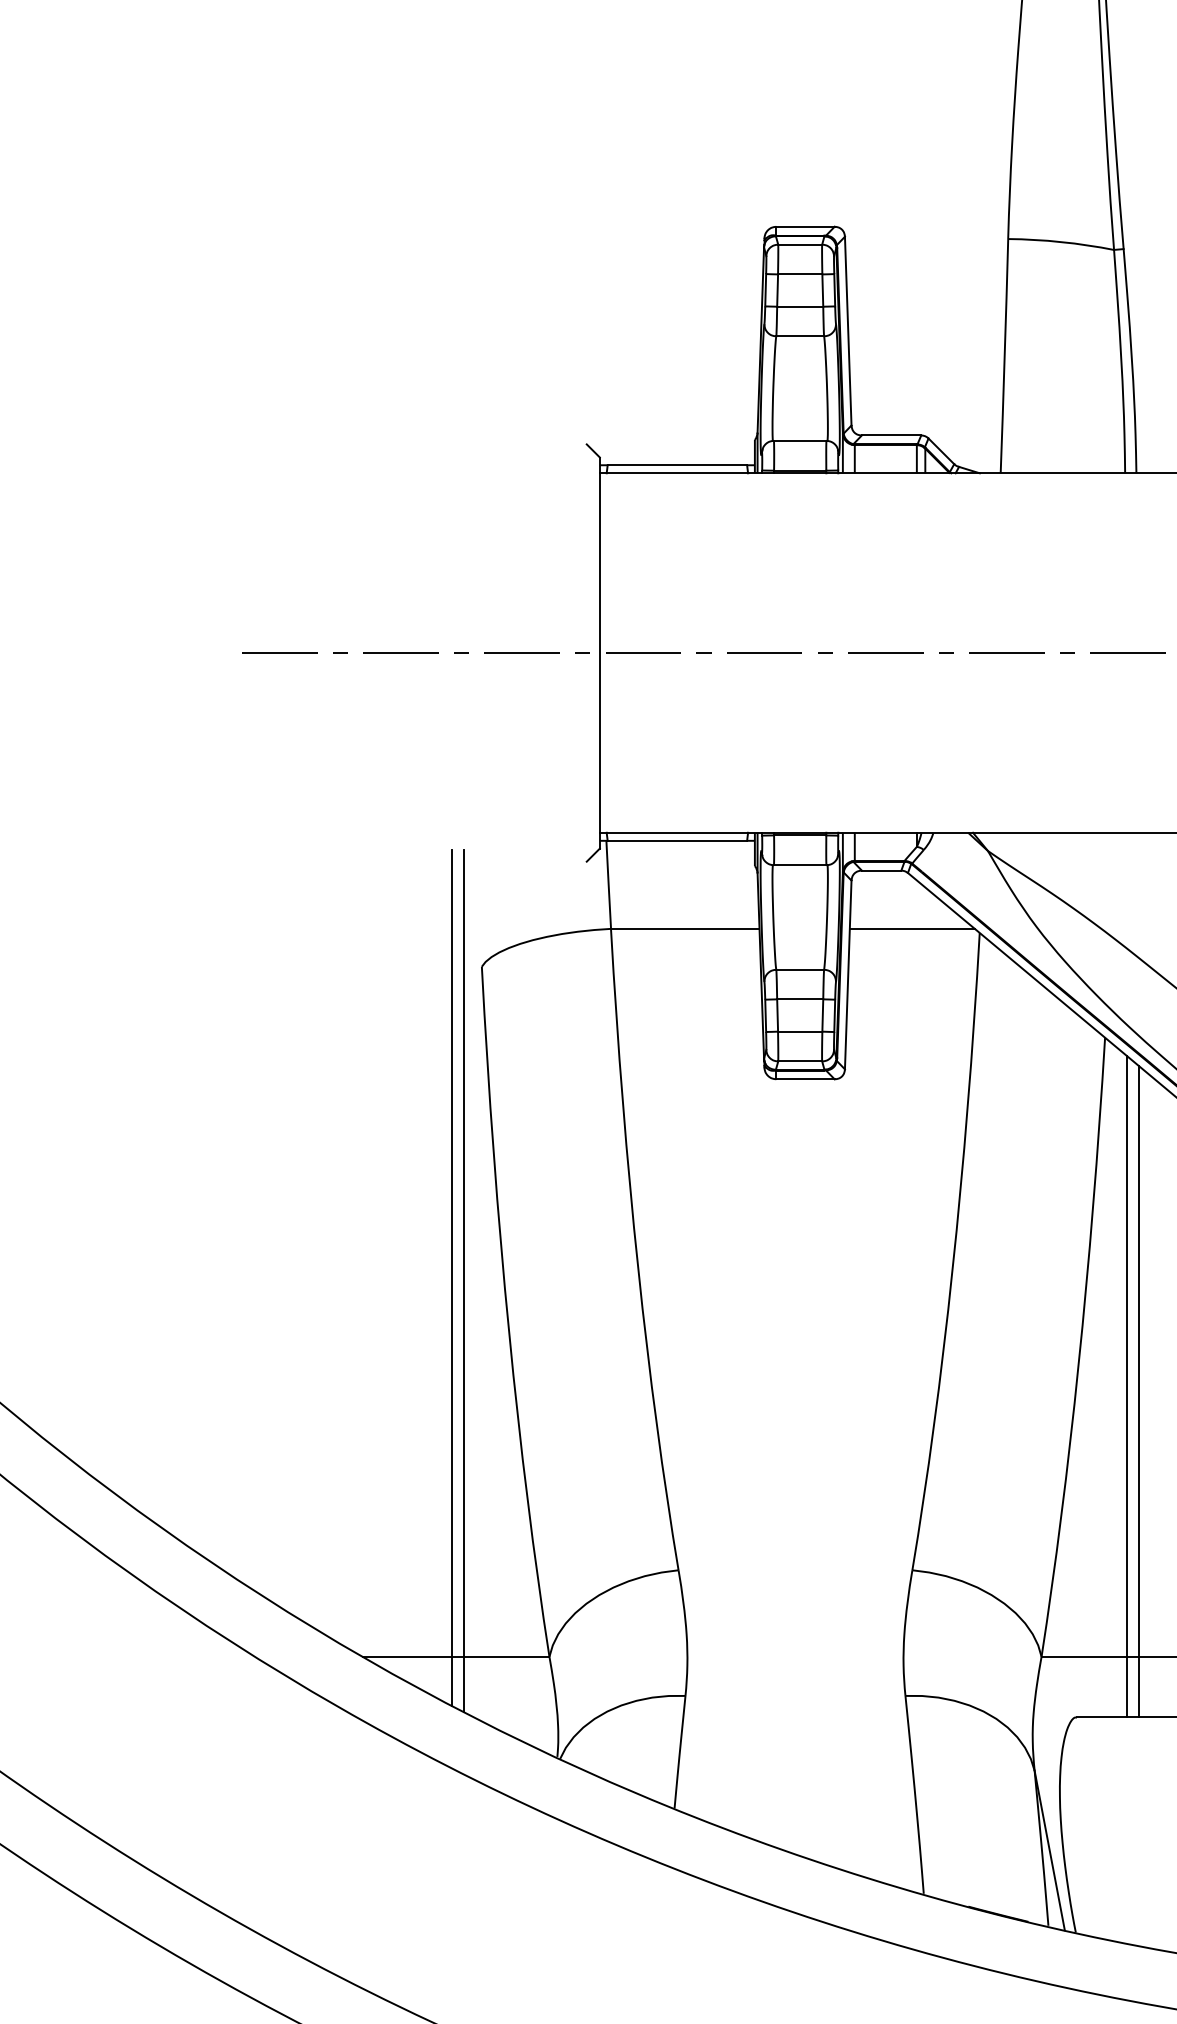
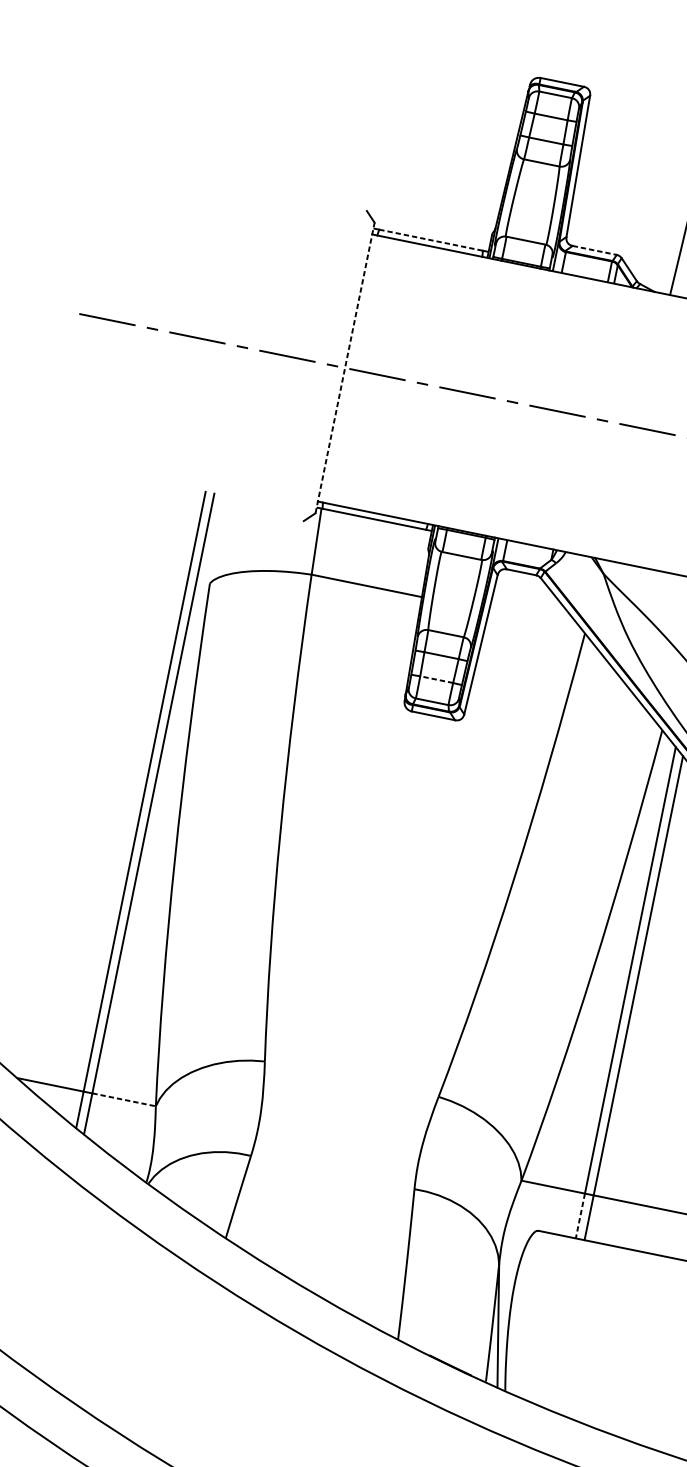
line: (891, 435) -> (594, 250), solid -> dashed
line: (677, 465) -> (431, 240), solid -> dashed
line: (599, 653) -> (344, 368), solid -> dashed
line: (911, 928) -> (534, 619), removed
line: (799, 1031) -> (436, 679), solid -> dashed
line: (506, 1656) -> (123, 1099), solid -> dashed
line: (1126, 1687) -> (580, 1216), solid -> dashed

